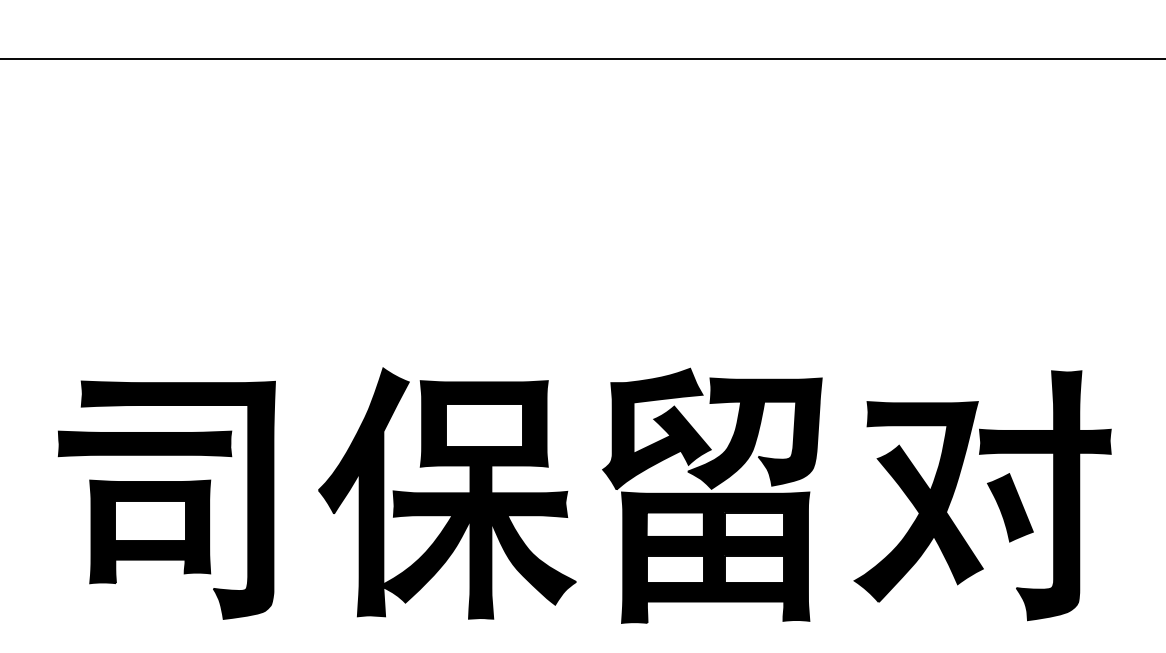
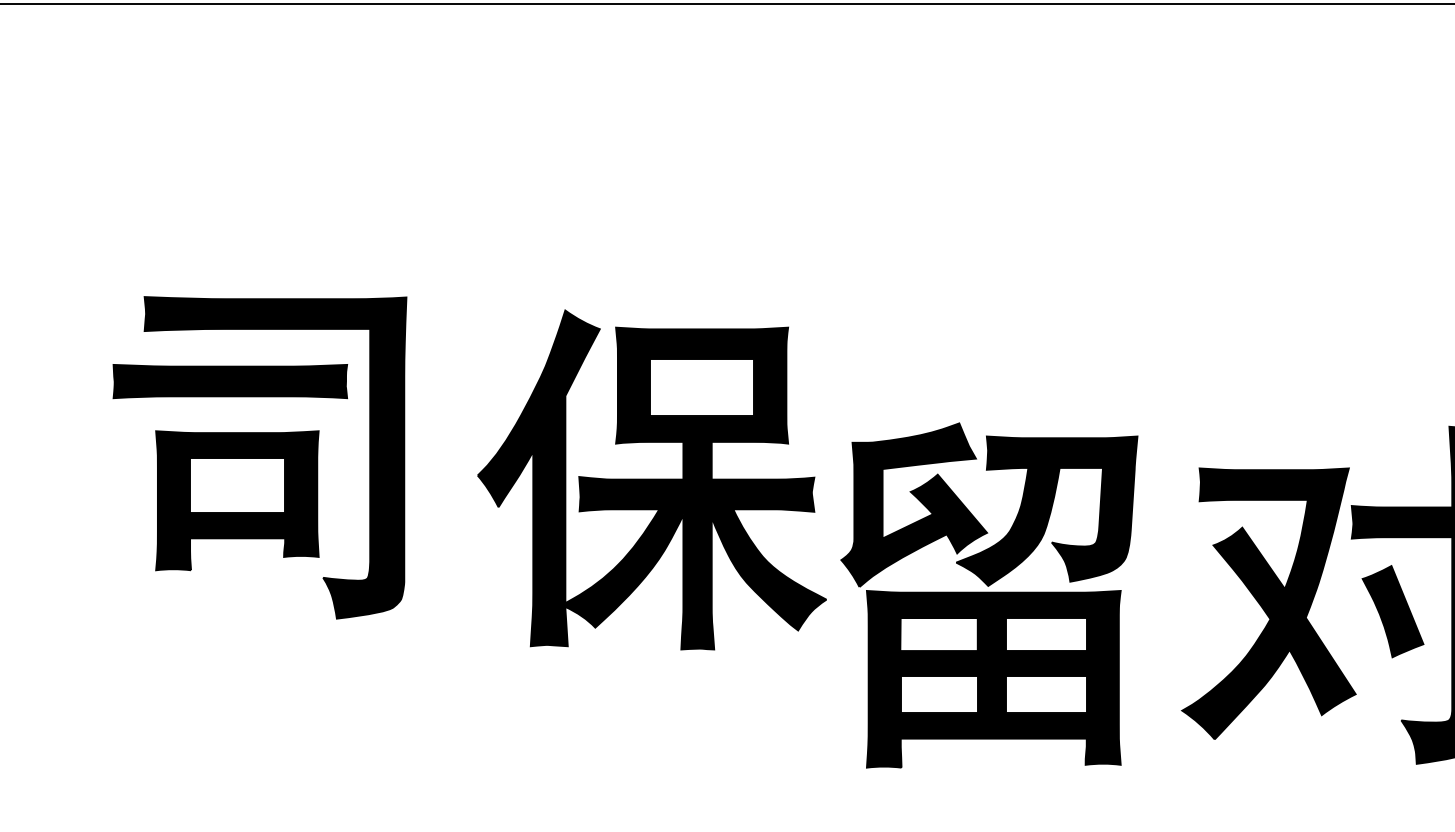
part: (447, 493) -> (652, 479), moved
part: (166, 499) -> (259, 456), moved

